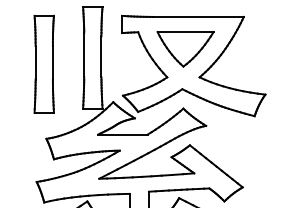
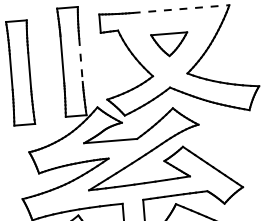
line: (199, 16) -> (182, 8), solid -> dashed
part: (185, 49) -> (170, 44), size x0.6
line: (101, 57) -> (81, 60), solid -> dashed

